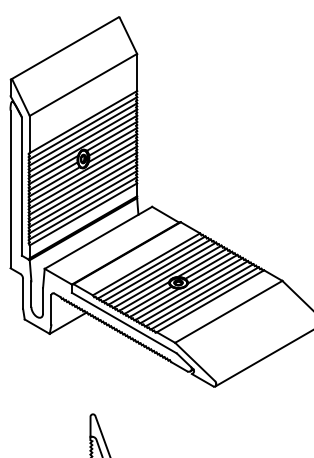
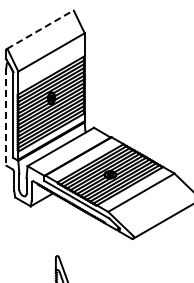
line: (65, 47) -> (40, 29), solid -> dashed
line: (10, 190) -> (6, 117), solid -> dashed

